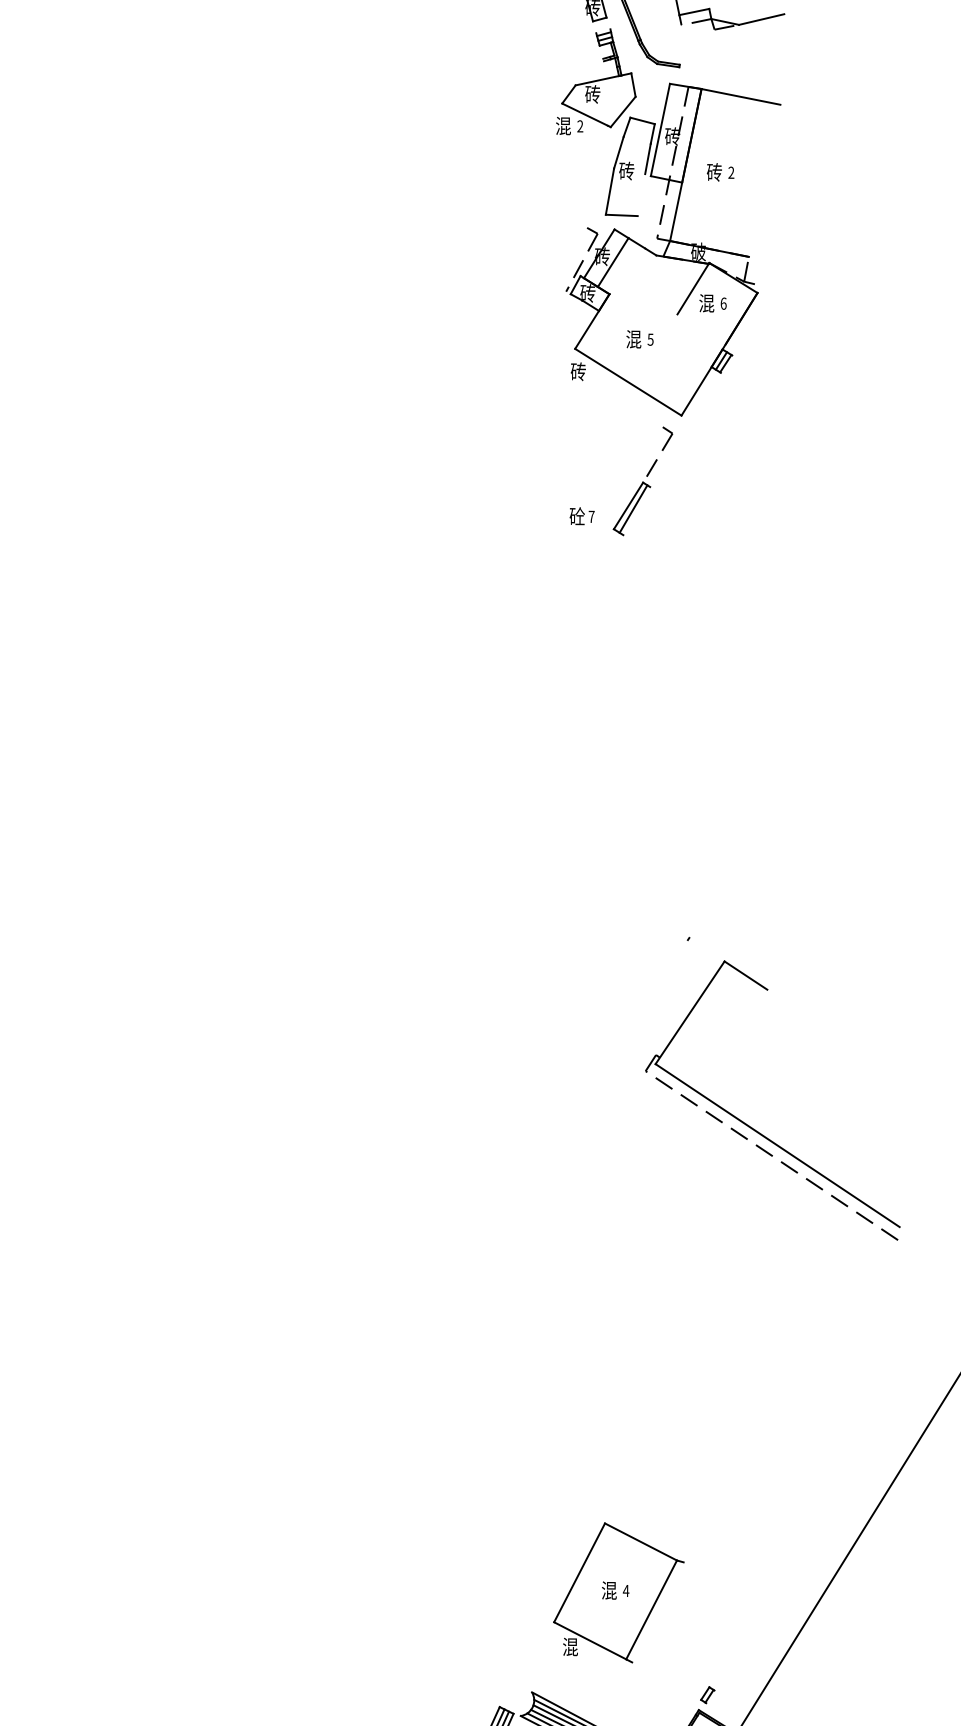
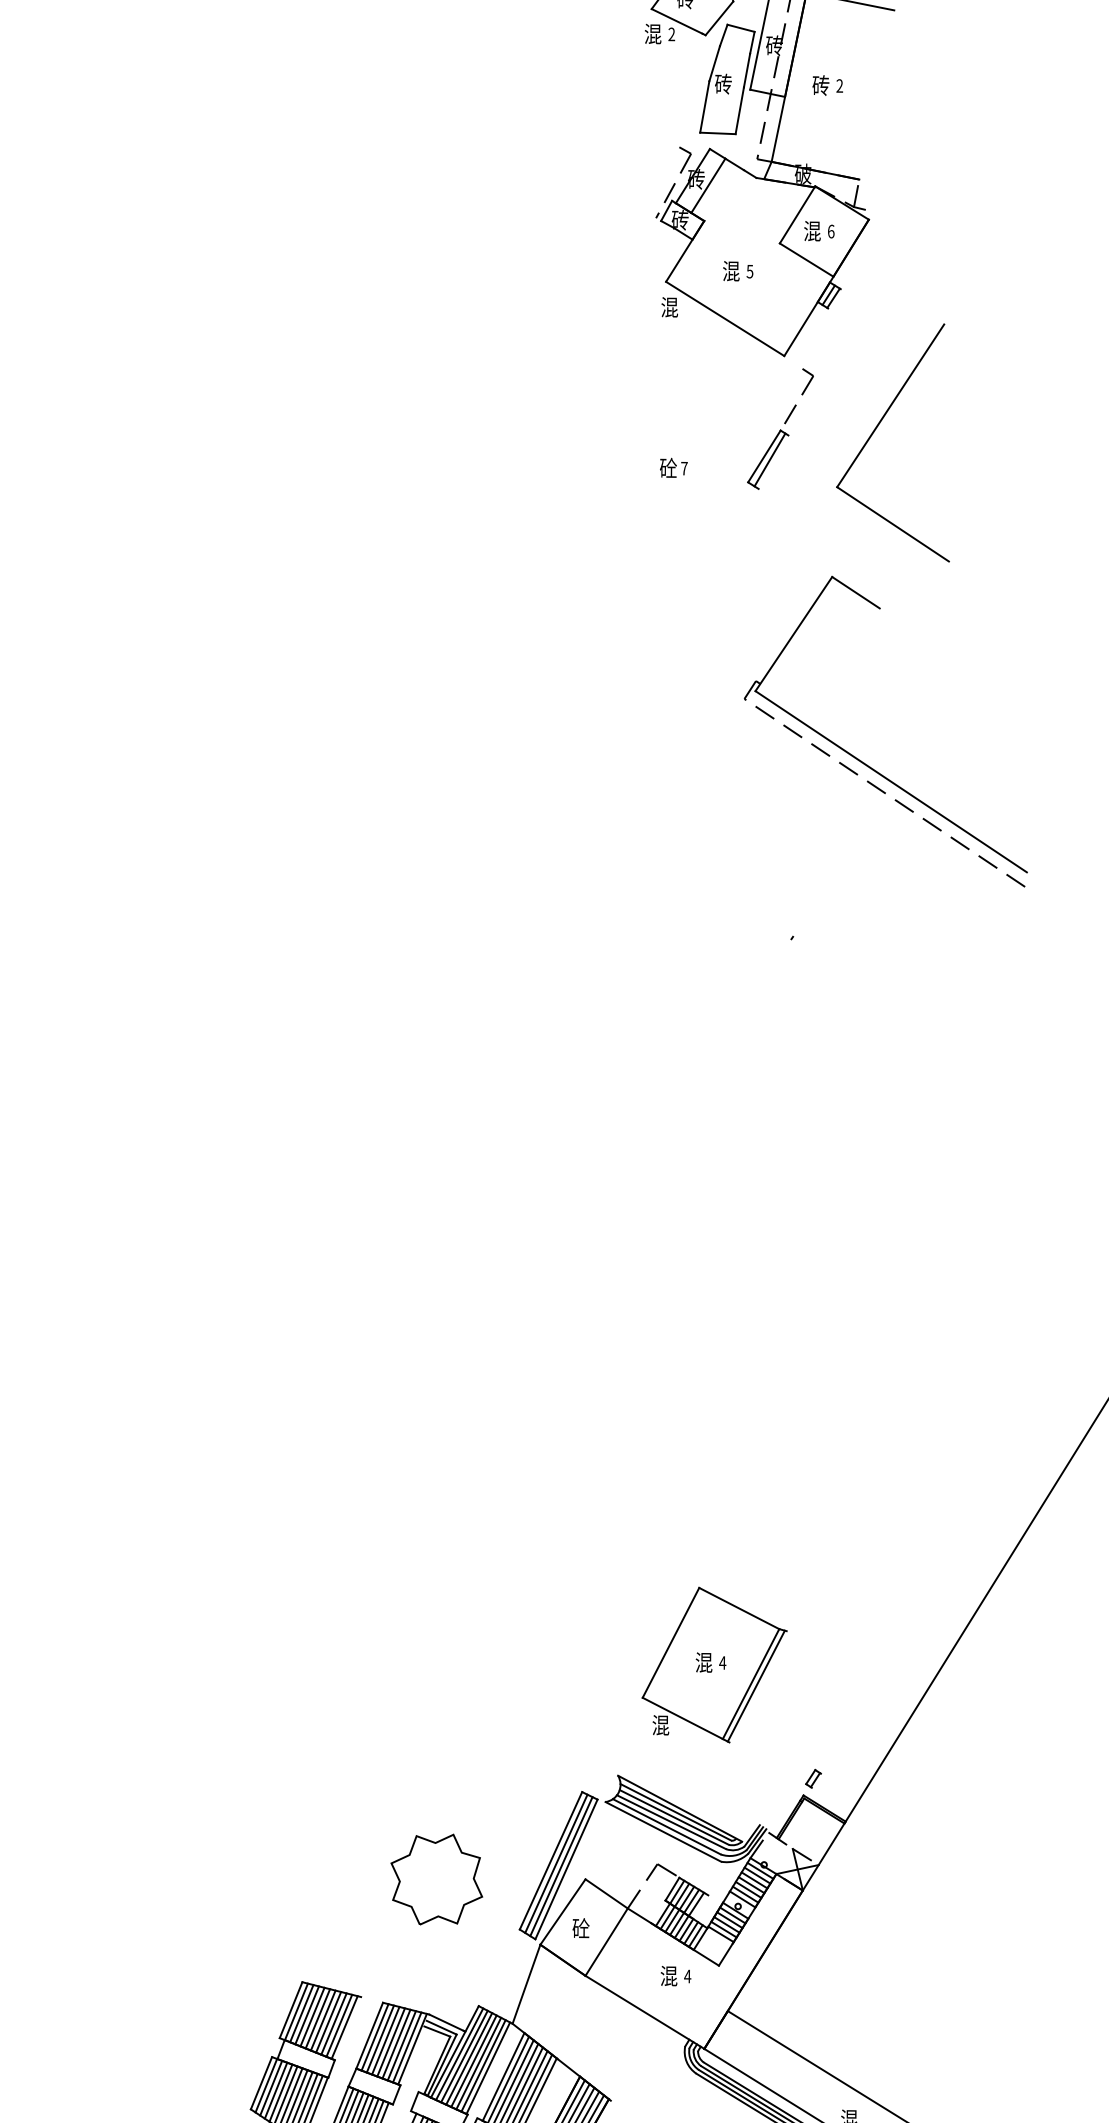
line: (641, 194) -> (739, 110), added
line: (701, 328) -> (806, 259), added
text: (578, 371) -> (669, 306), 砖 -> 混
part: (643, 480) -> (780, 428), moved
part: (762, 484) -> (874, 432), added
part: (753, 1128) -> (864, 762), moved
line: (655, 1611) -> (755, 1685), added

